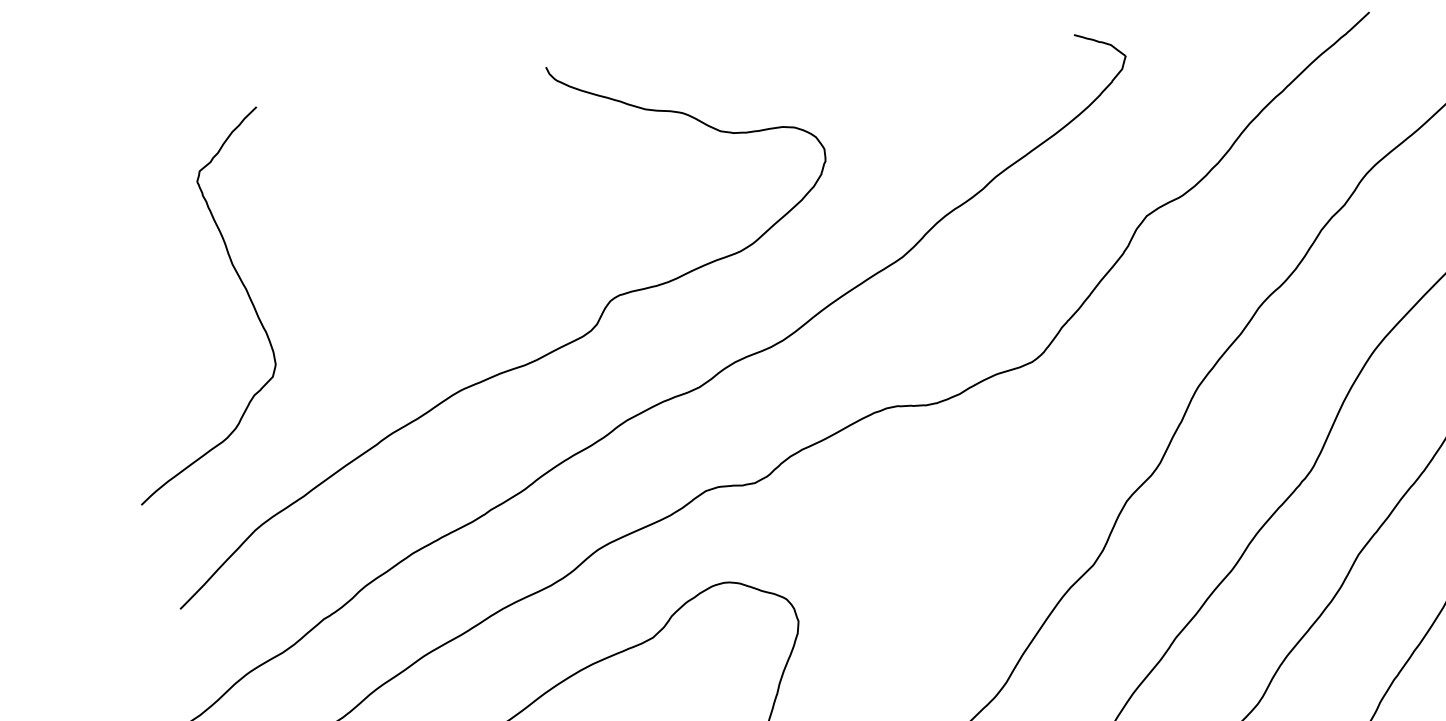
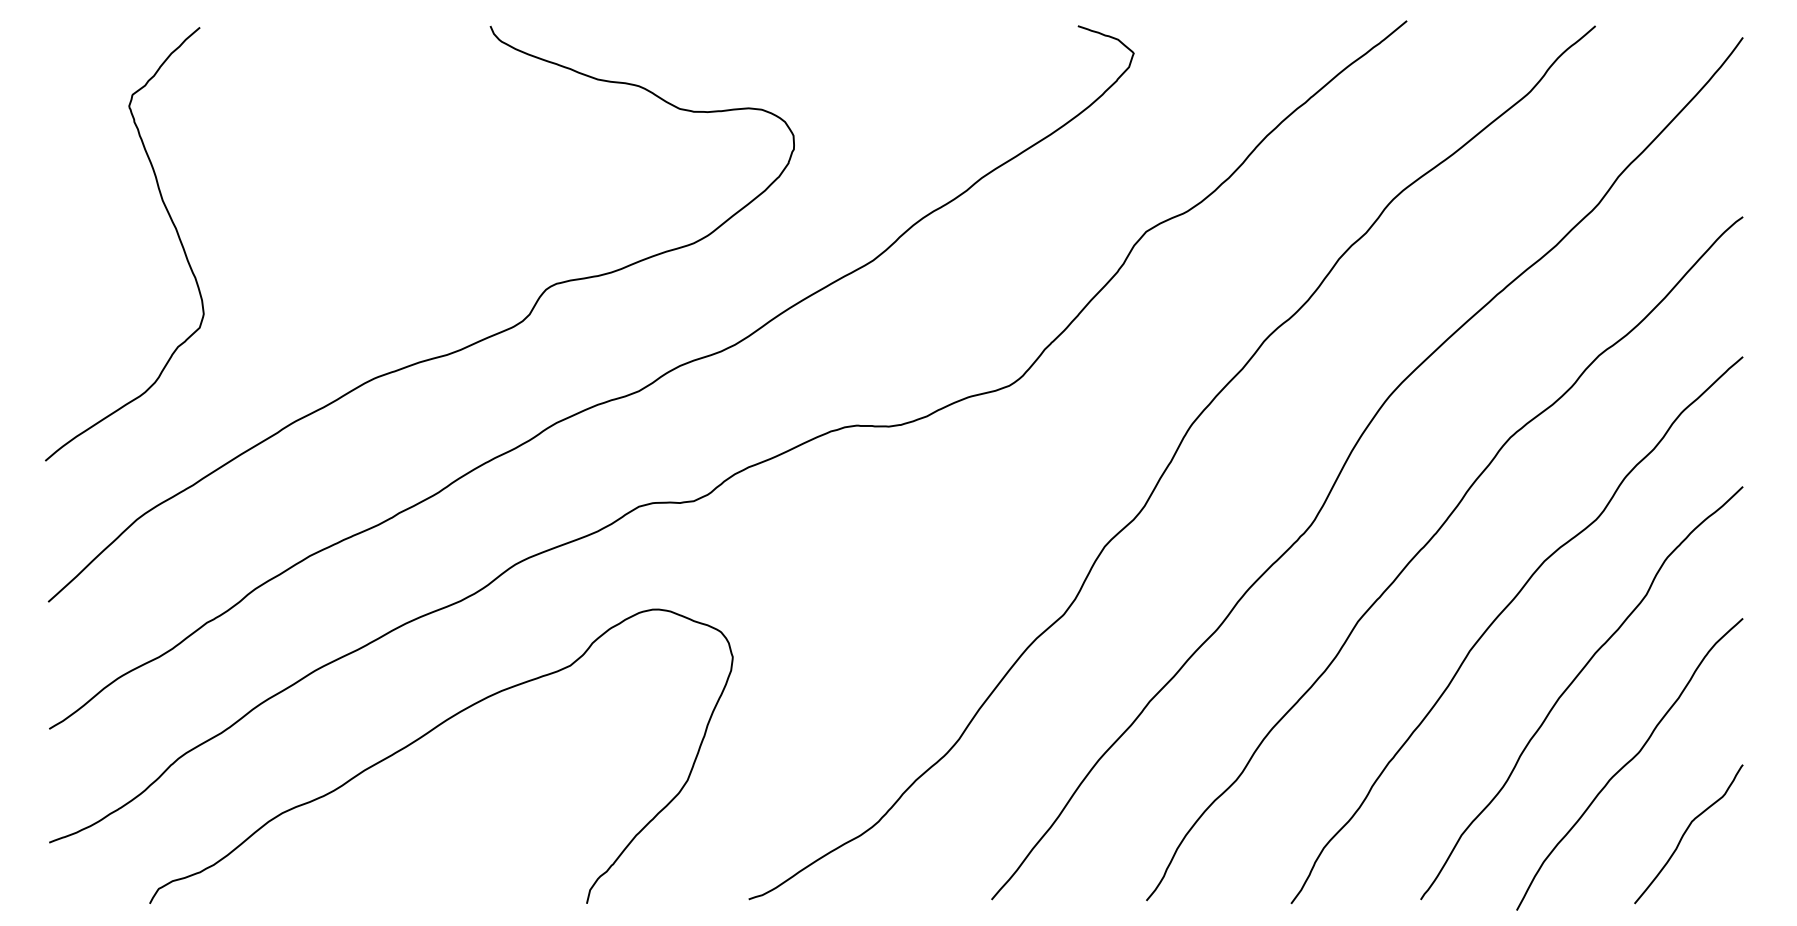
curve: (241, 283) -> (171, 222), moved

